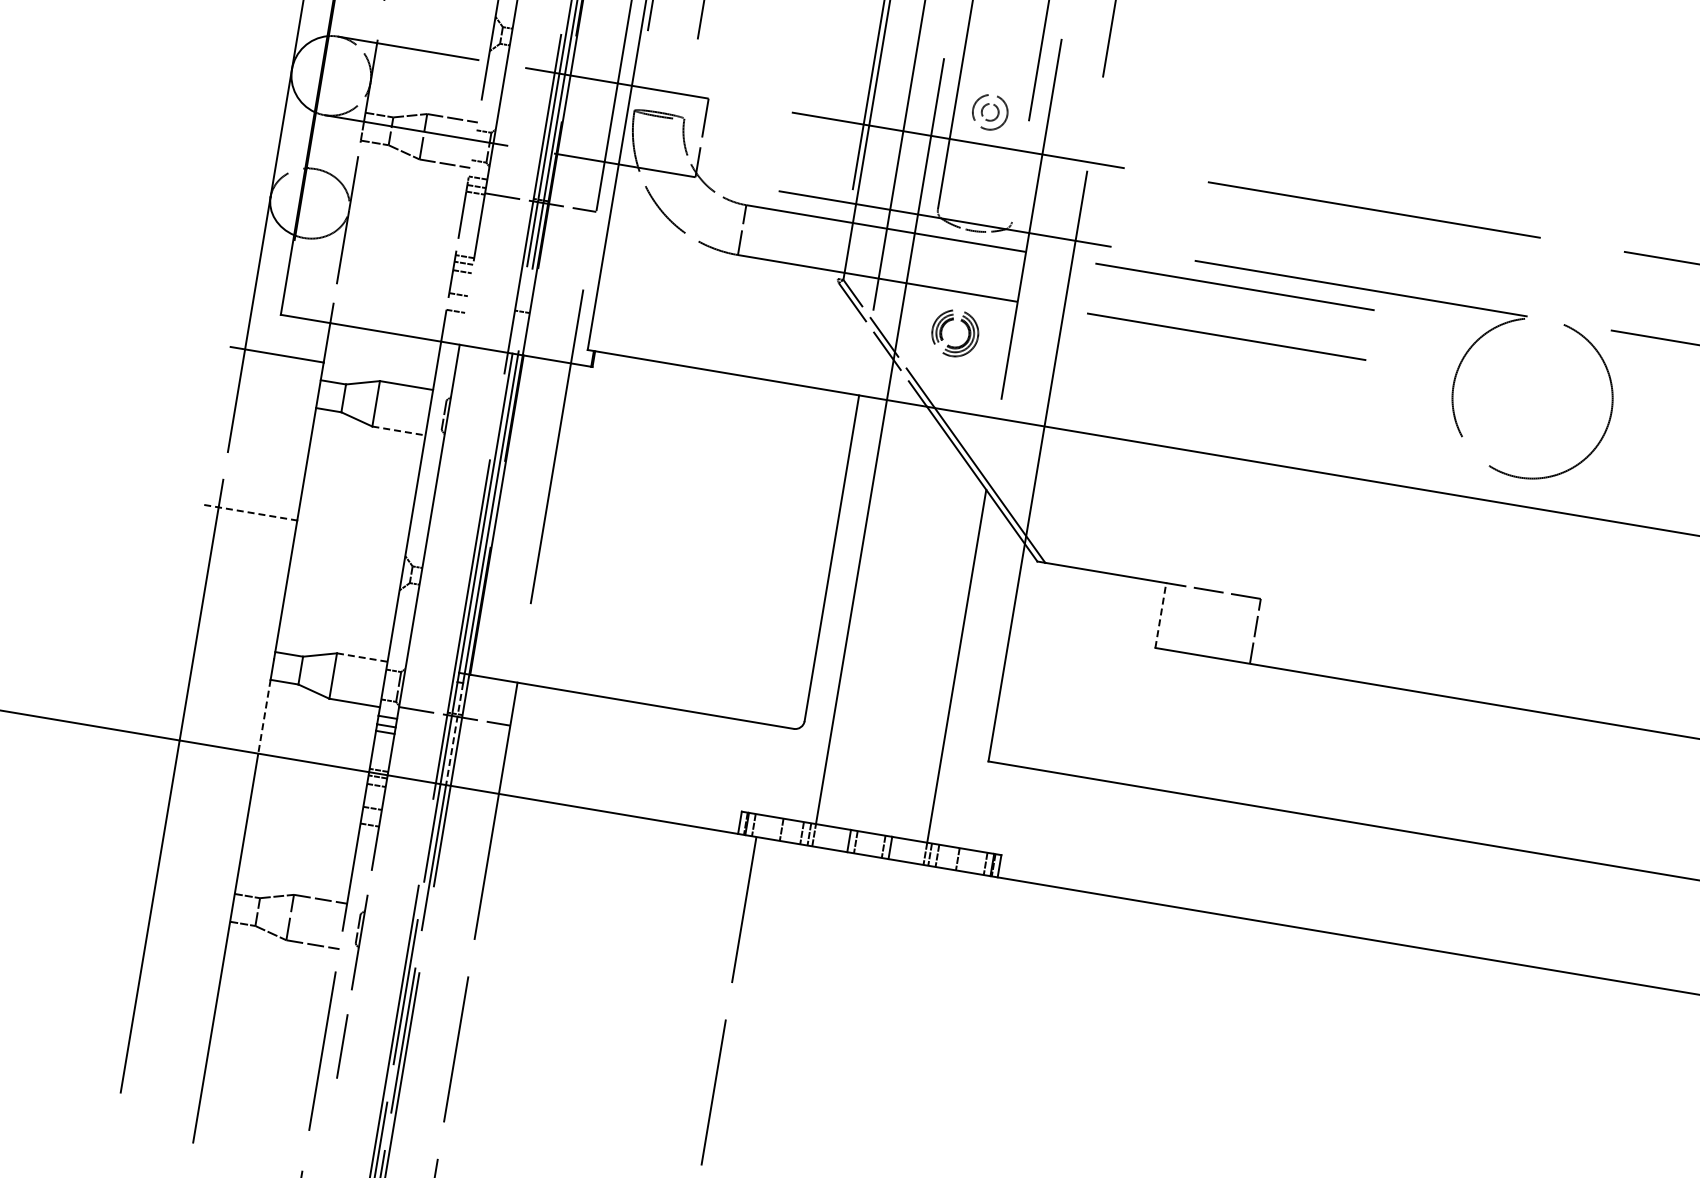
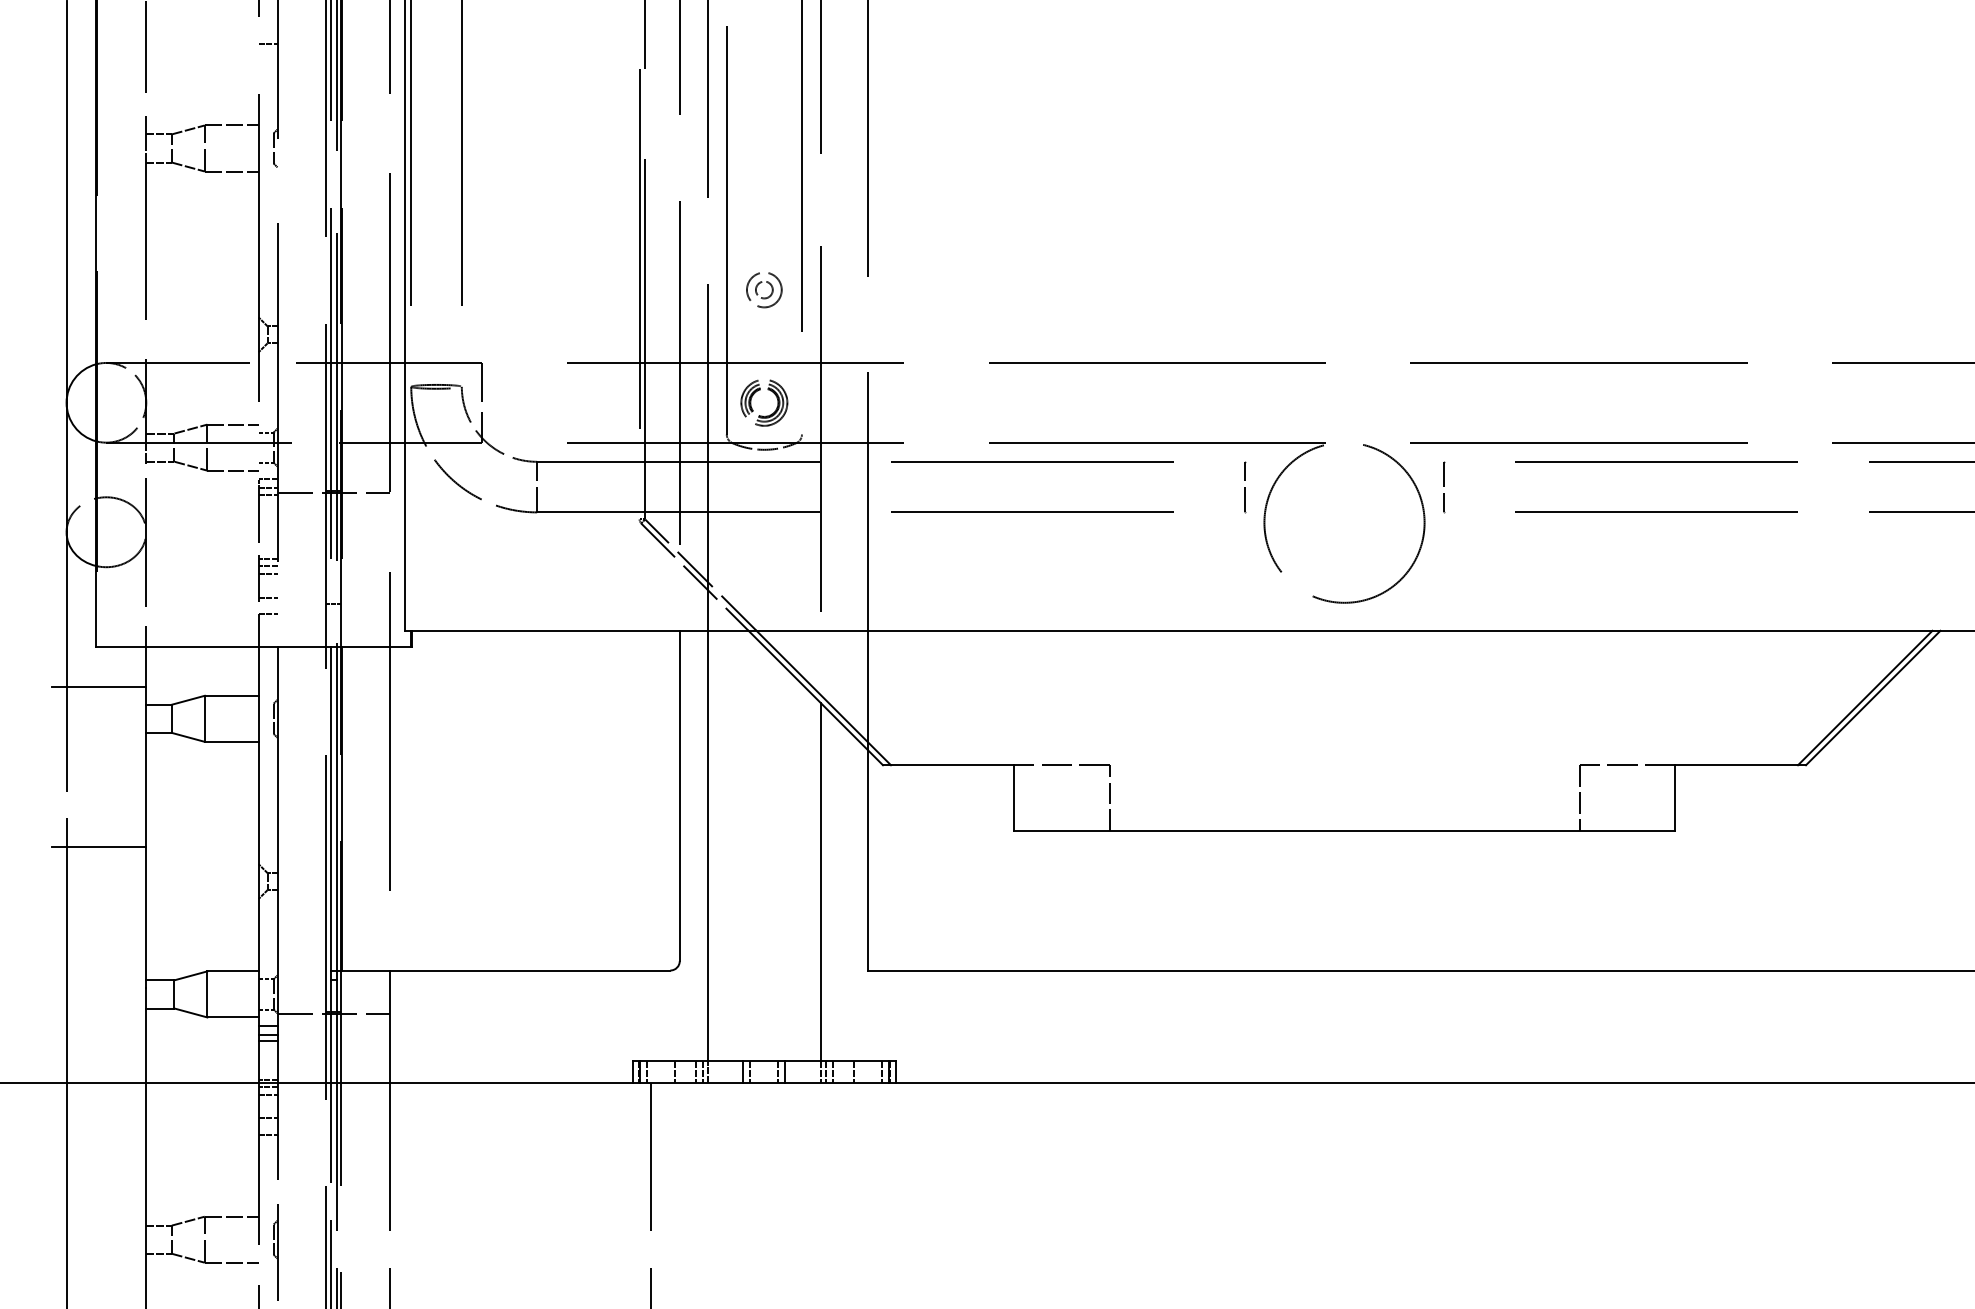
part: (992, 119) -> (767, 296), moved
part: (951, 321) -> (758, 391), moved
line: (1439, 346) -> (1244, 486), added
line: (1637, 379) -> (1444, 486), added
line: (398, 430) -> (231, 741), dashed -> solid
line: (251, 512) -> (99, 846), dashed -> solid
line: (1160, 615) -> (1013, 798), dashed -> solid
line: (362, 657) -> (233, 971), dashed -> solid
line: (264, 717) -> (146, 1046), dashed -> solid
line: (454, 733) -> (336, 1031), dashed -> solid

